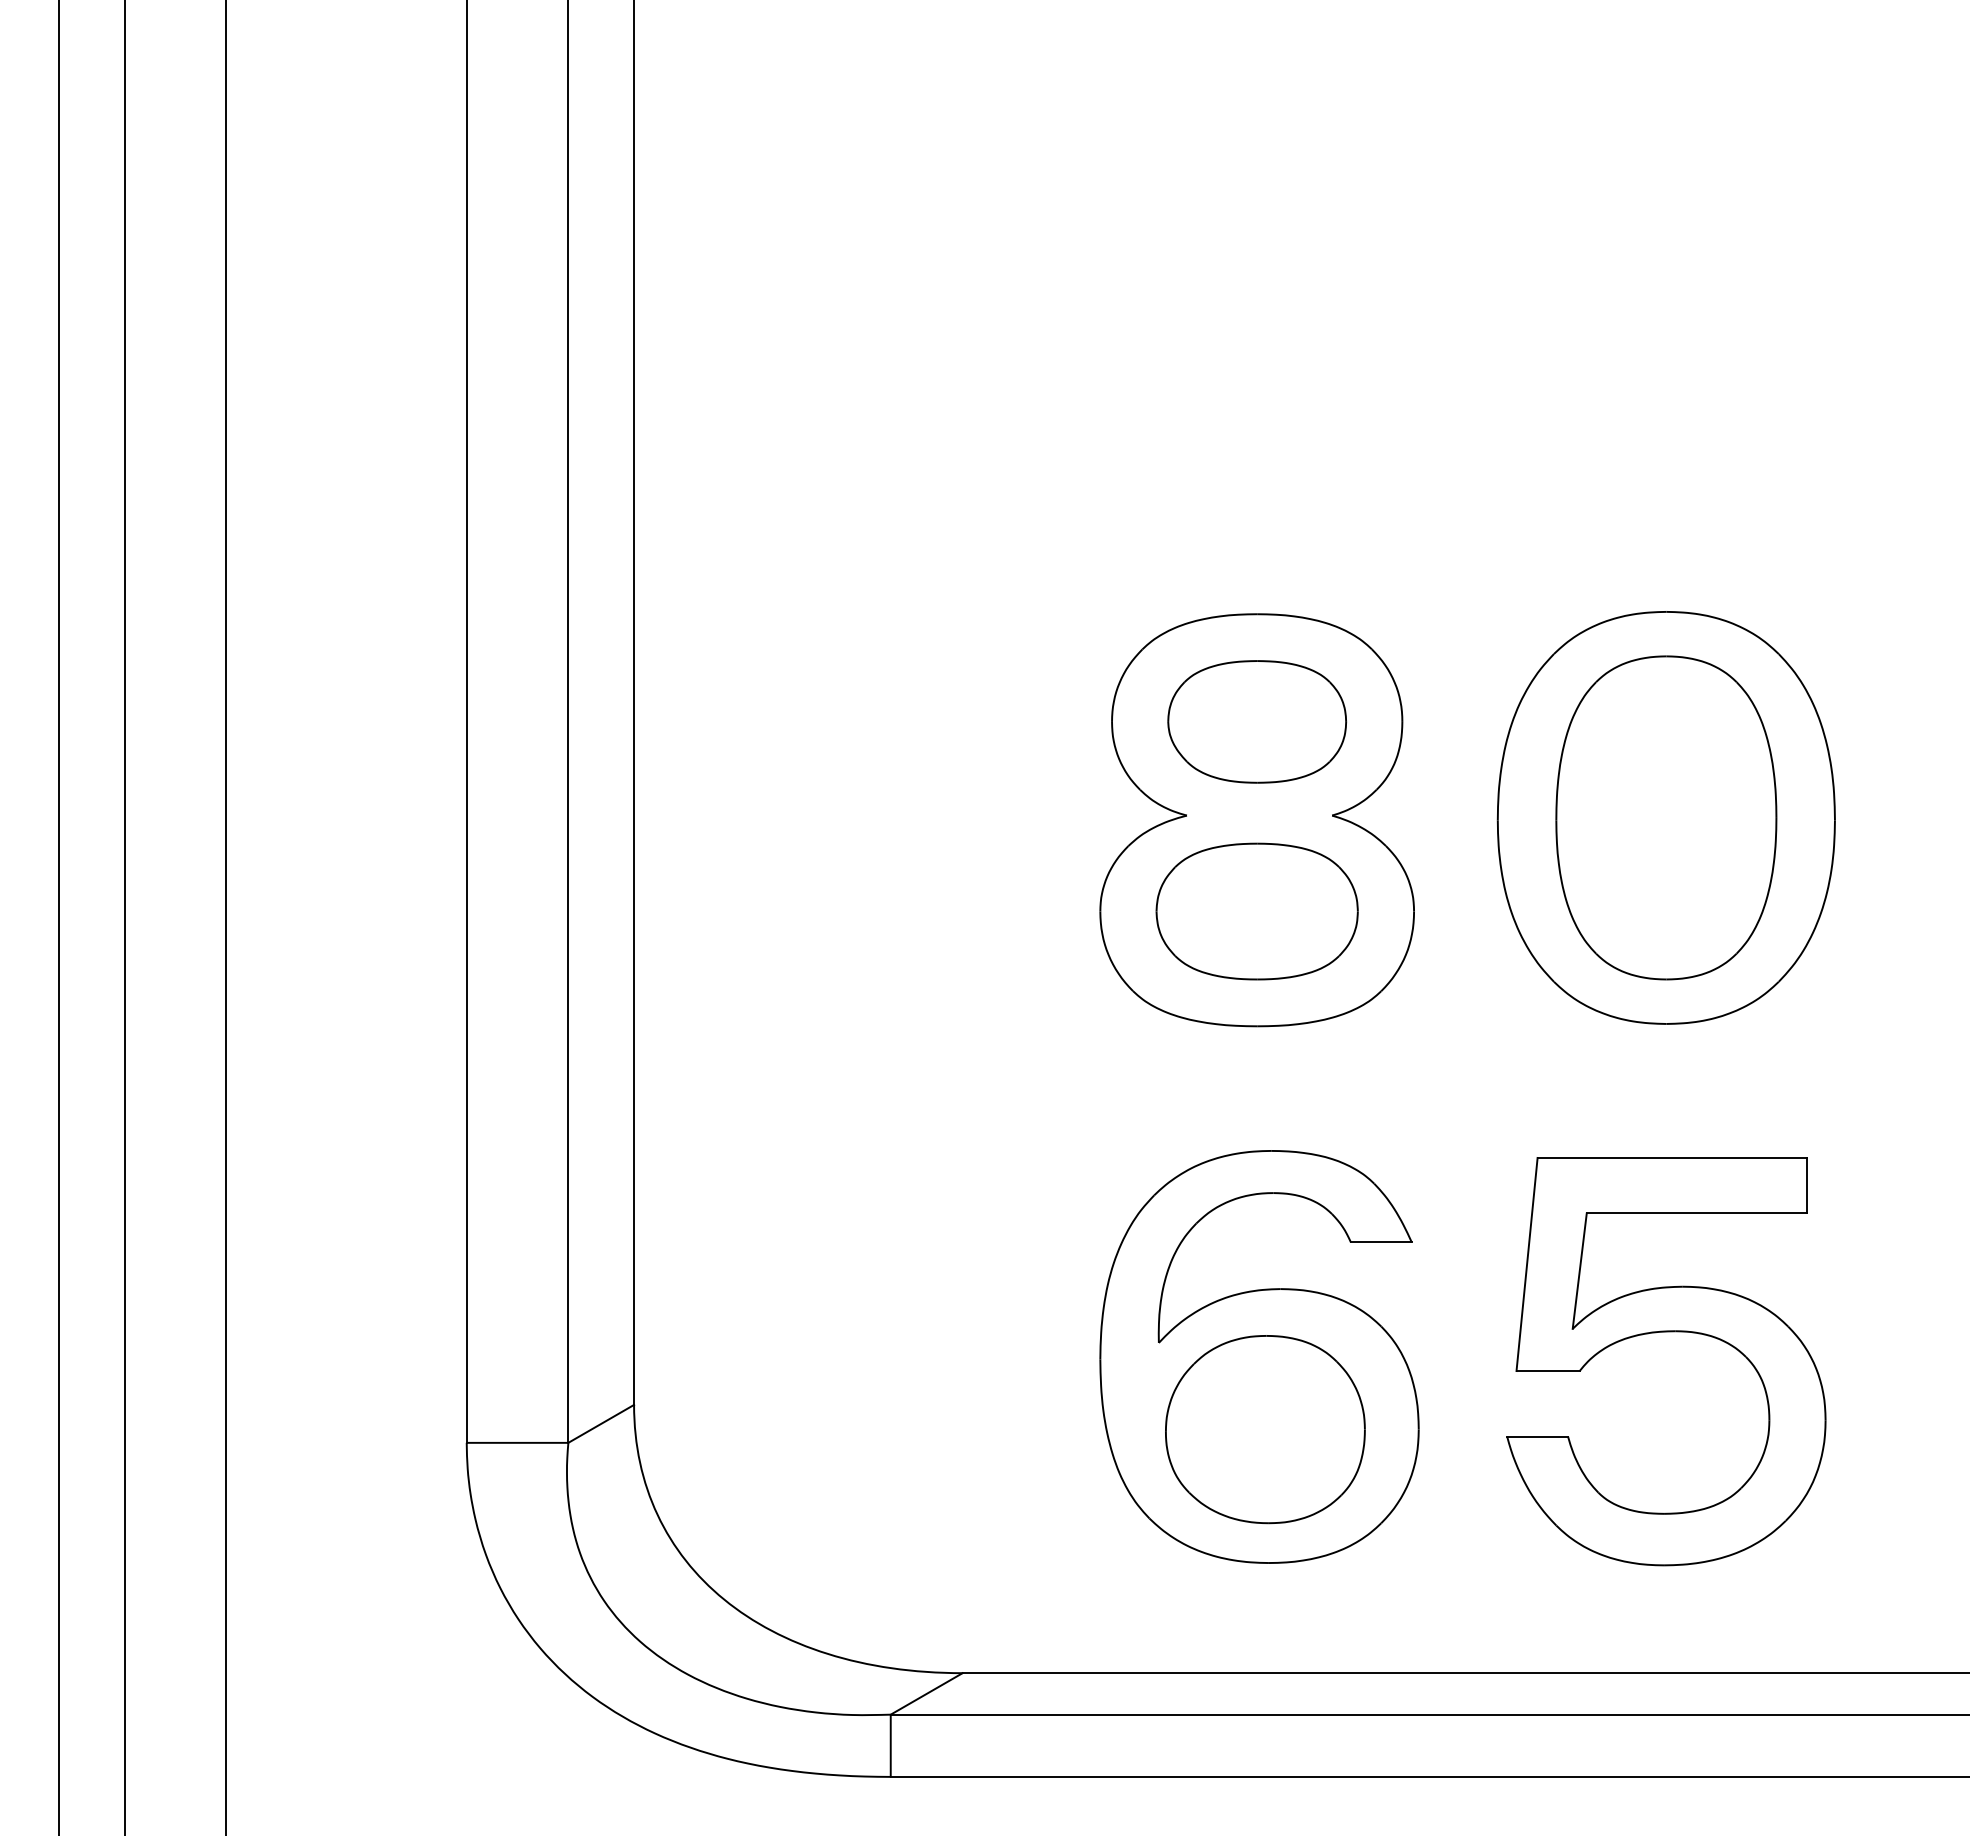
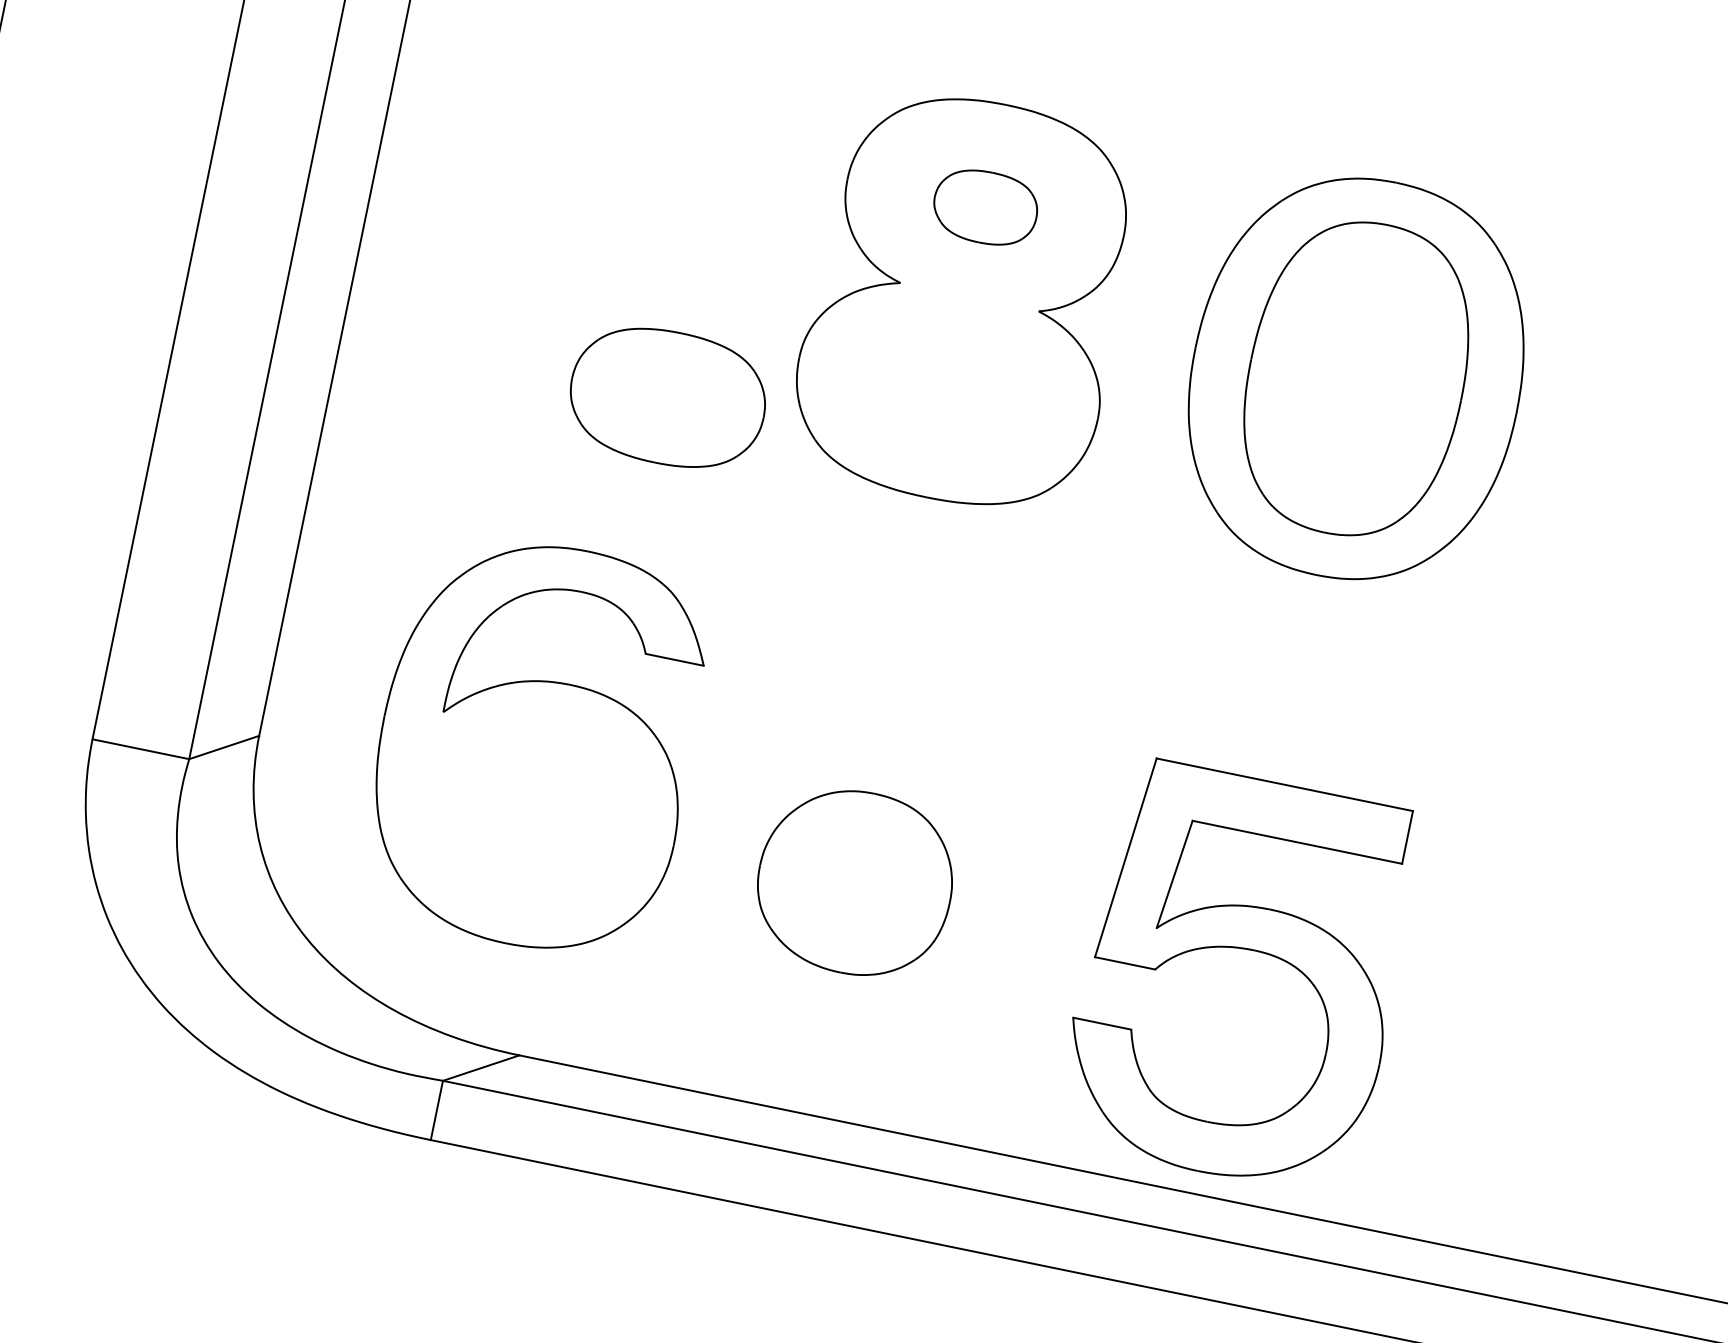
part: (1256, 721) -> (985, 207), size x0.6
part: (1256, 911) -> (667, 397), moved
part: (1666, 1332) -> (1245, 949), moved
part: (1259, 1356) -> (536, 744), moved

